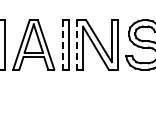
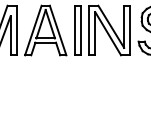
line: (62, 44) -> (74, 30), dashed -> solid
line: (76, 44) -> (88, 30), dashed -> solid

